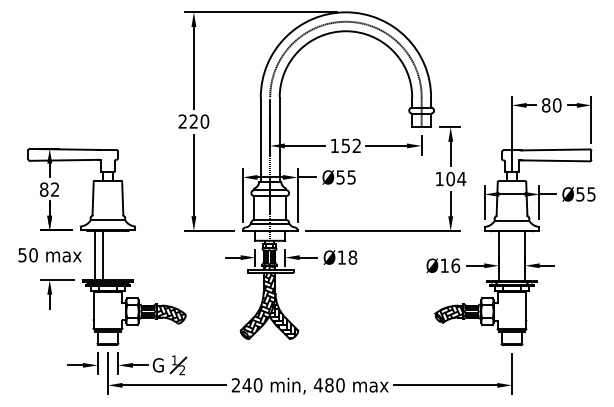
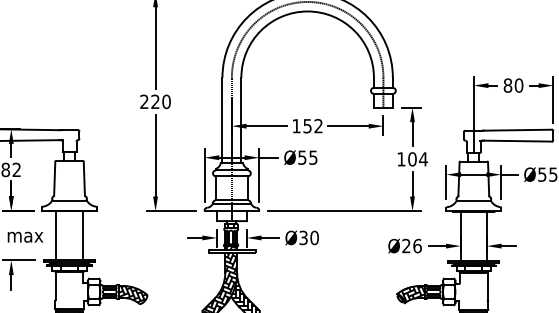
line: (103, 255) -> (83, 235), moved
text: (347, 257) -> (309, 237), Ø18 -> Ø30
text: (444, 265) -> (406, 245), Ø16 -> Ø26

